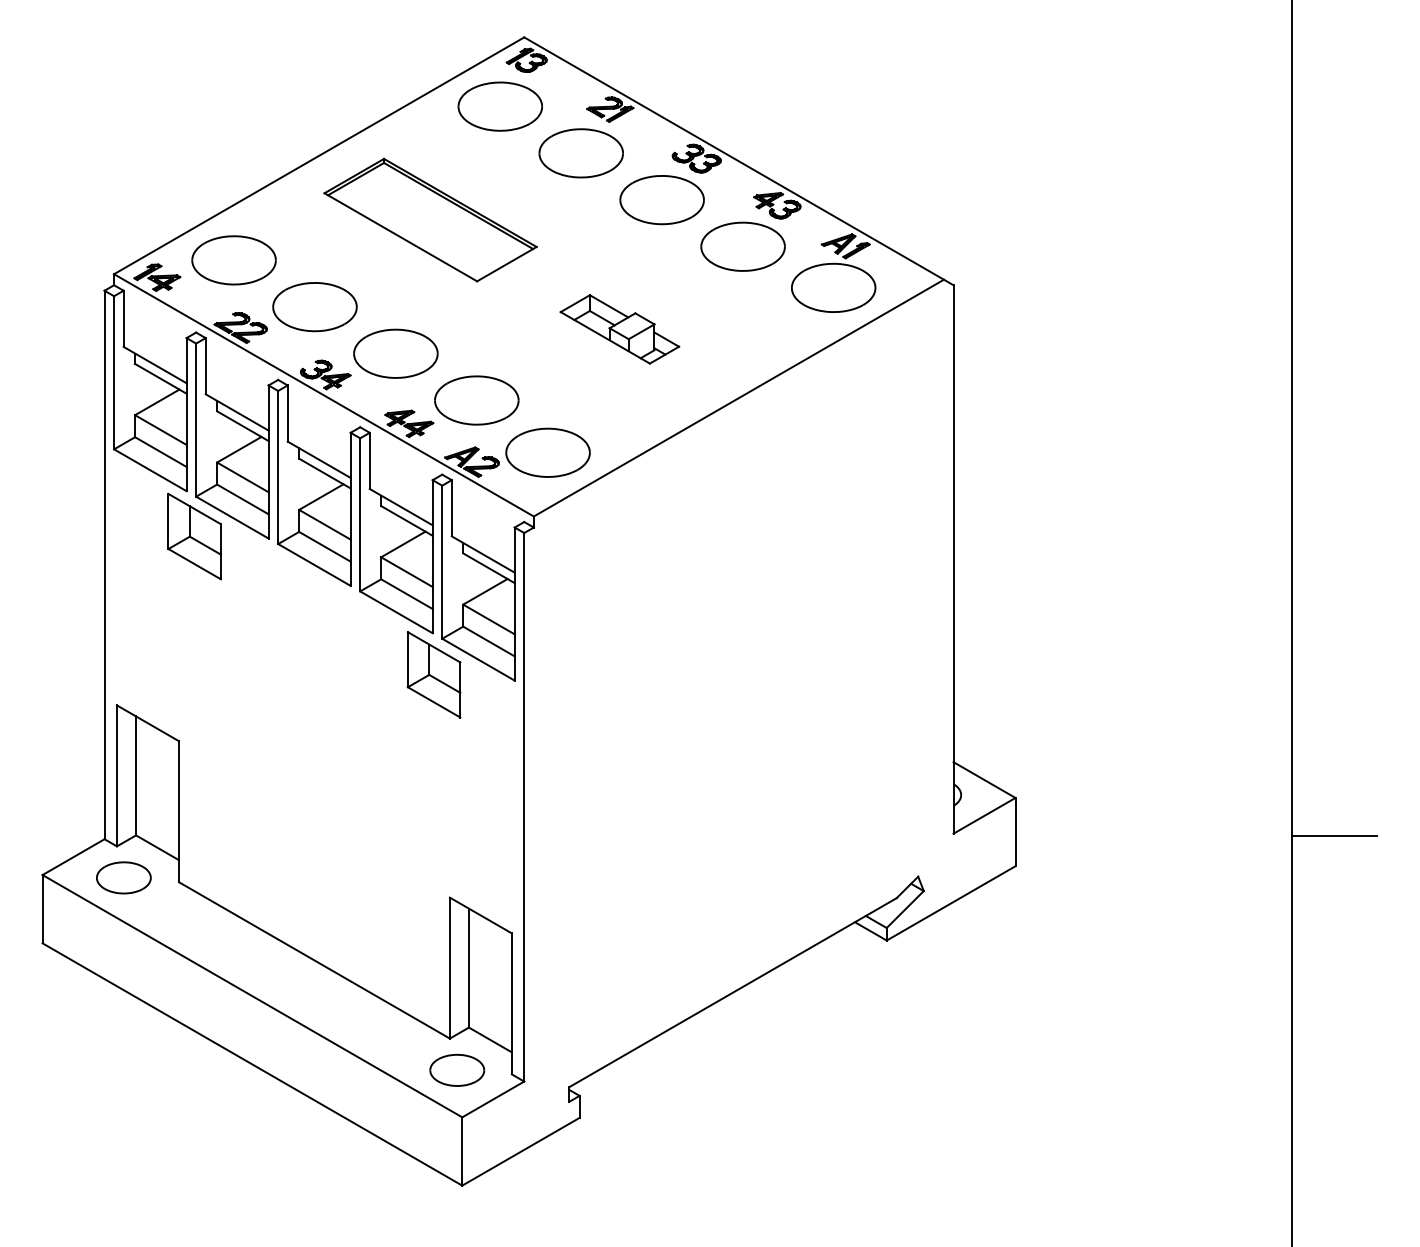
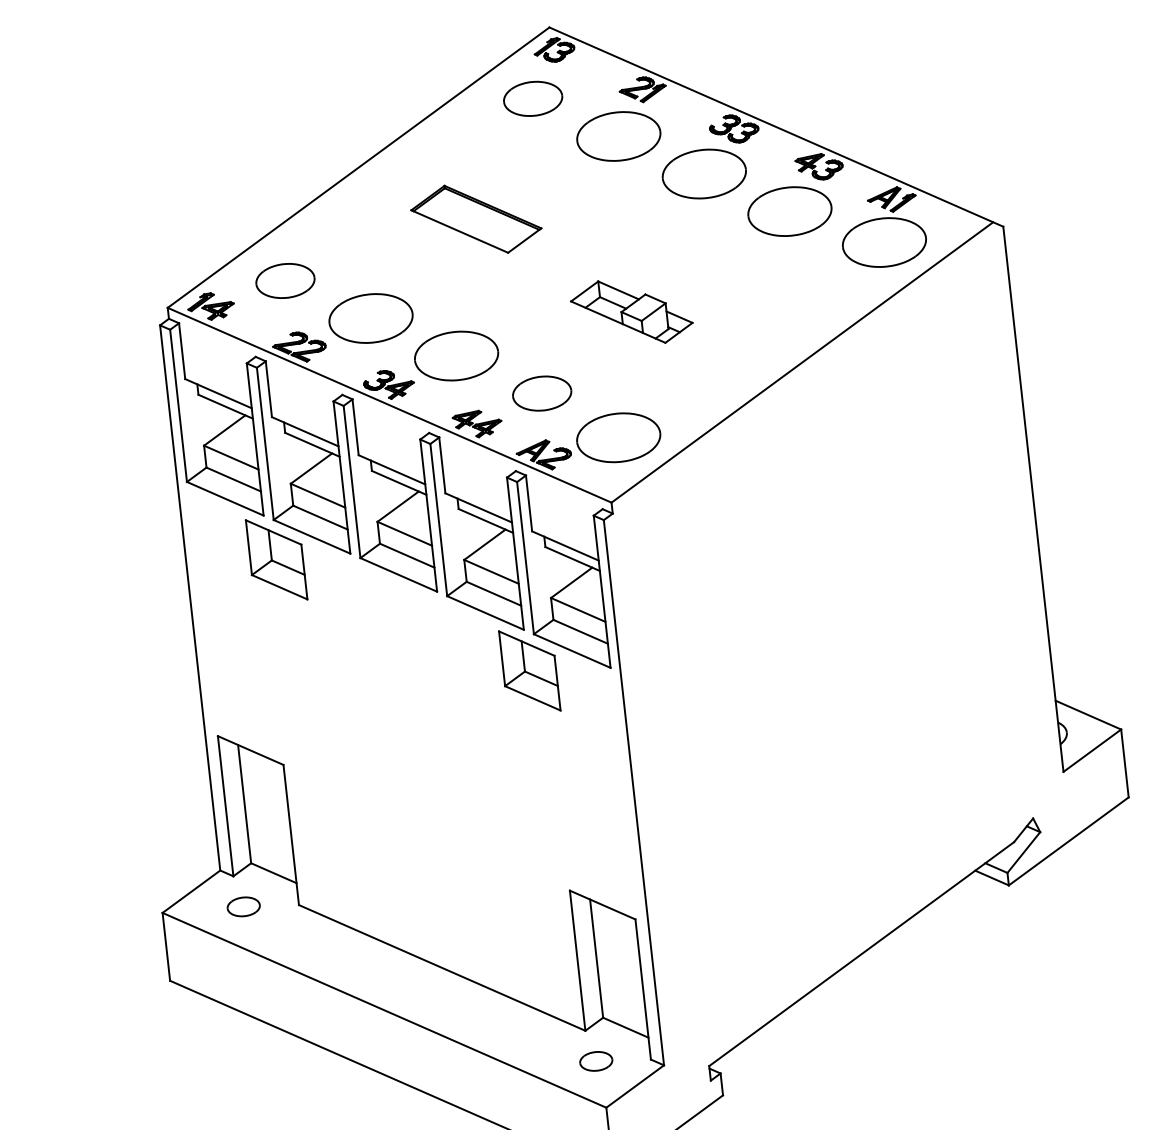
part: (499, 106) -> (532, 98), size x0.7
part: (430, 219) -> (476, 218), size x0.6
part: (233, 260) -> (284, 281), size x0.7
part: (619, 329) -> (631, 312), moved
part: (476, 400) -> (541, 393), size x0.7
part: (123, 877) -> (243, 906), size x0.6
part: (457, 1069) -> (596, 1060), size x0.6

